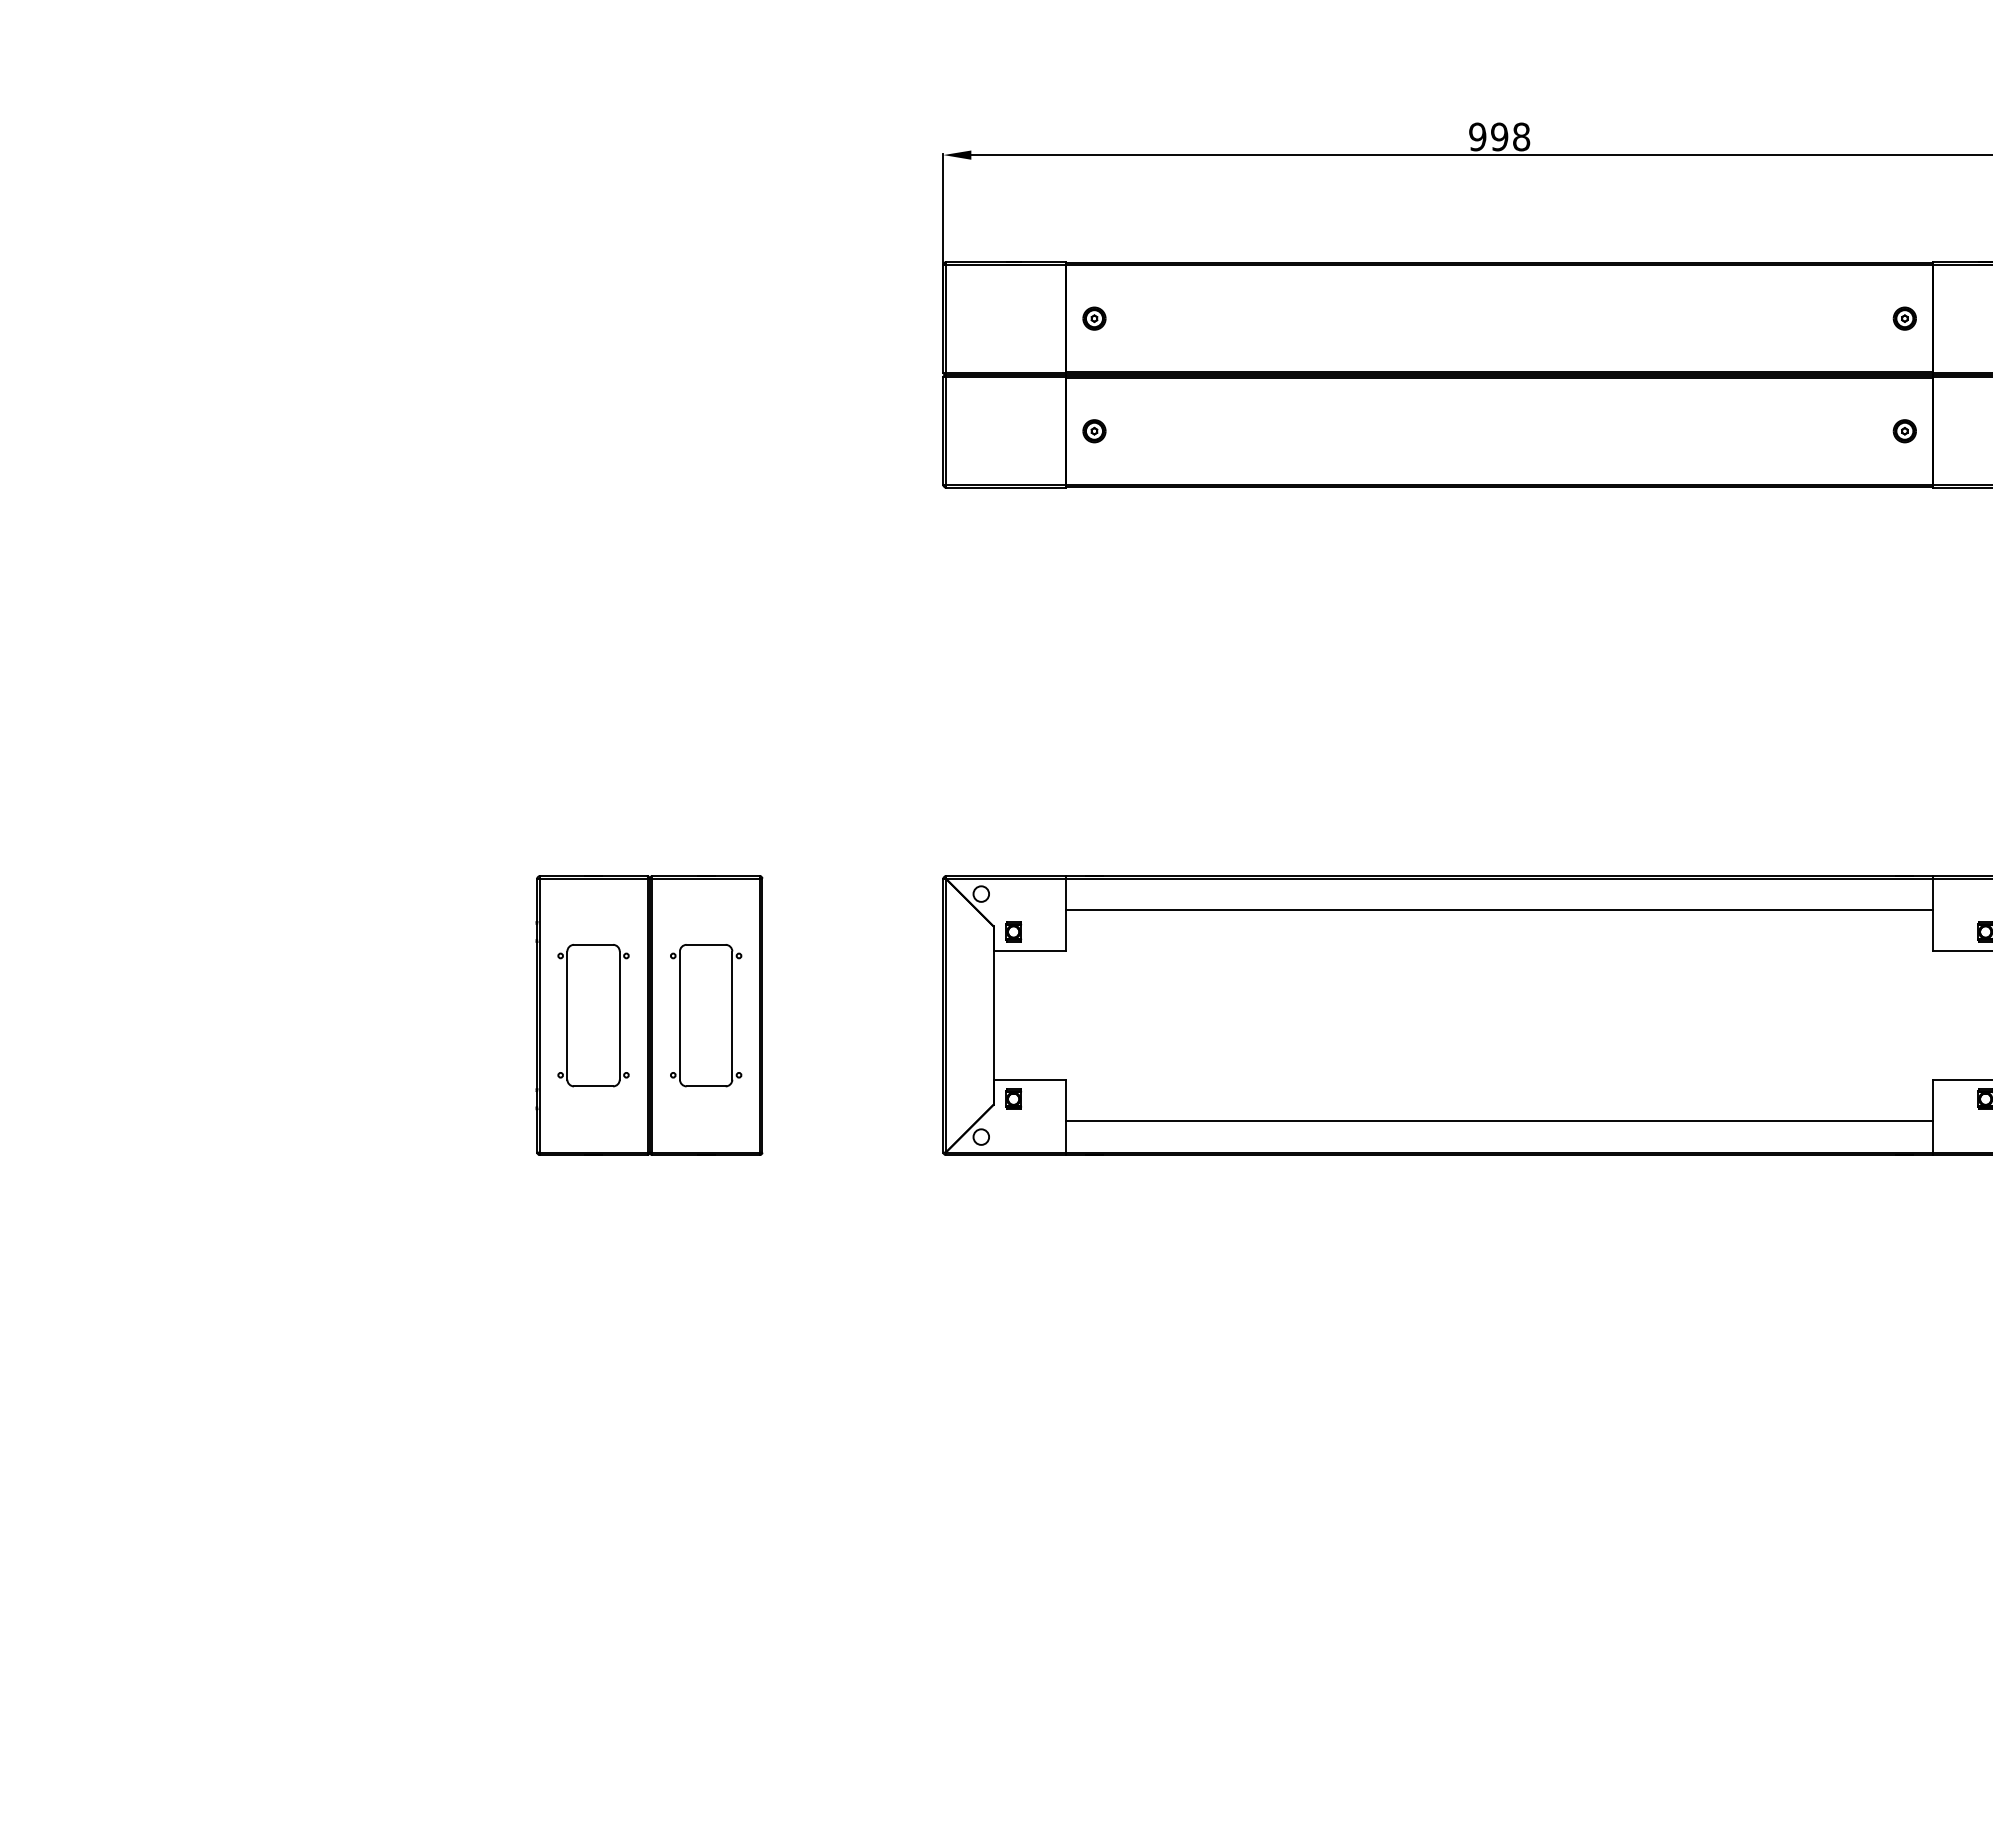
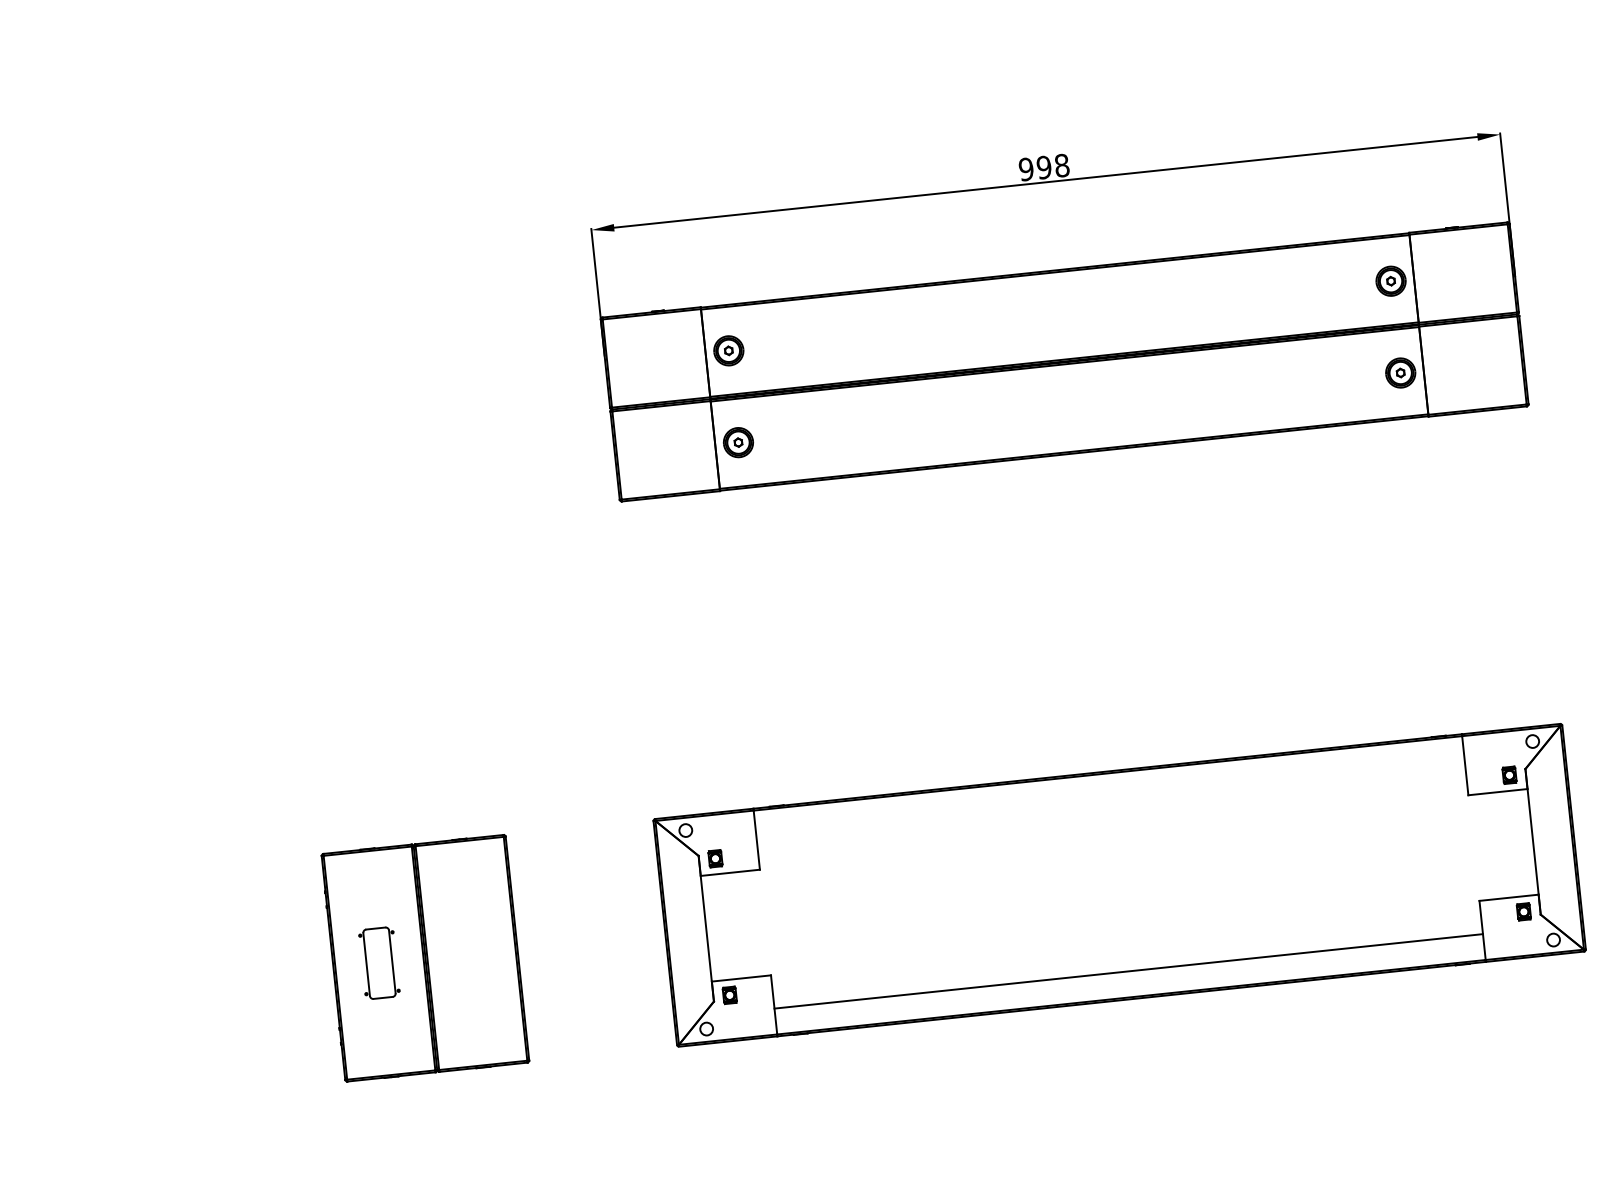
part: (1094, 318) -> (728, 350), size x1.6
part: (1904, 318) -> (1390, 281), size x1.6
part: (1094, 431) -> (738, 442), size x1.6
part: (1904, 431) -> (1400, 373), size x1.6
line: (1499, 910) -> (1110, 799), removed
part: (593, 1015) -> (379, 963), size x0.6
part: (706, 1015) -> (471, 953), removed

